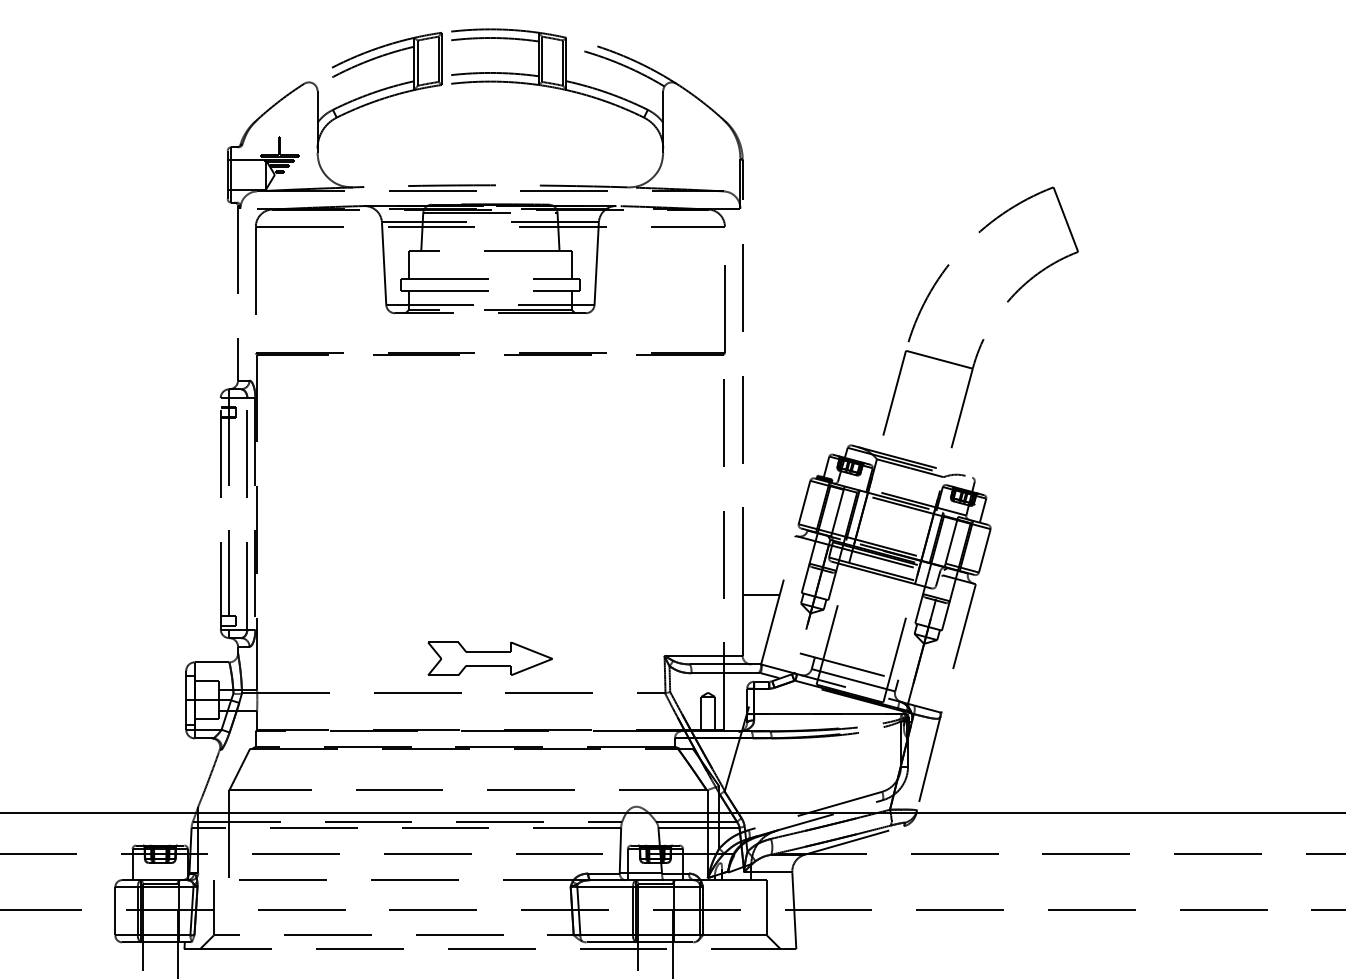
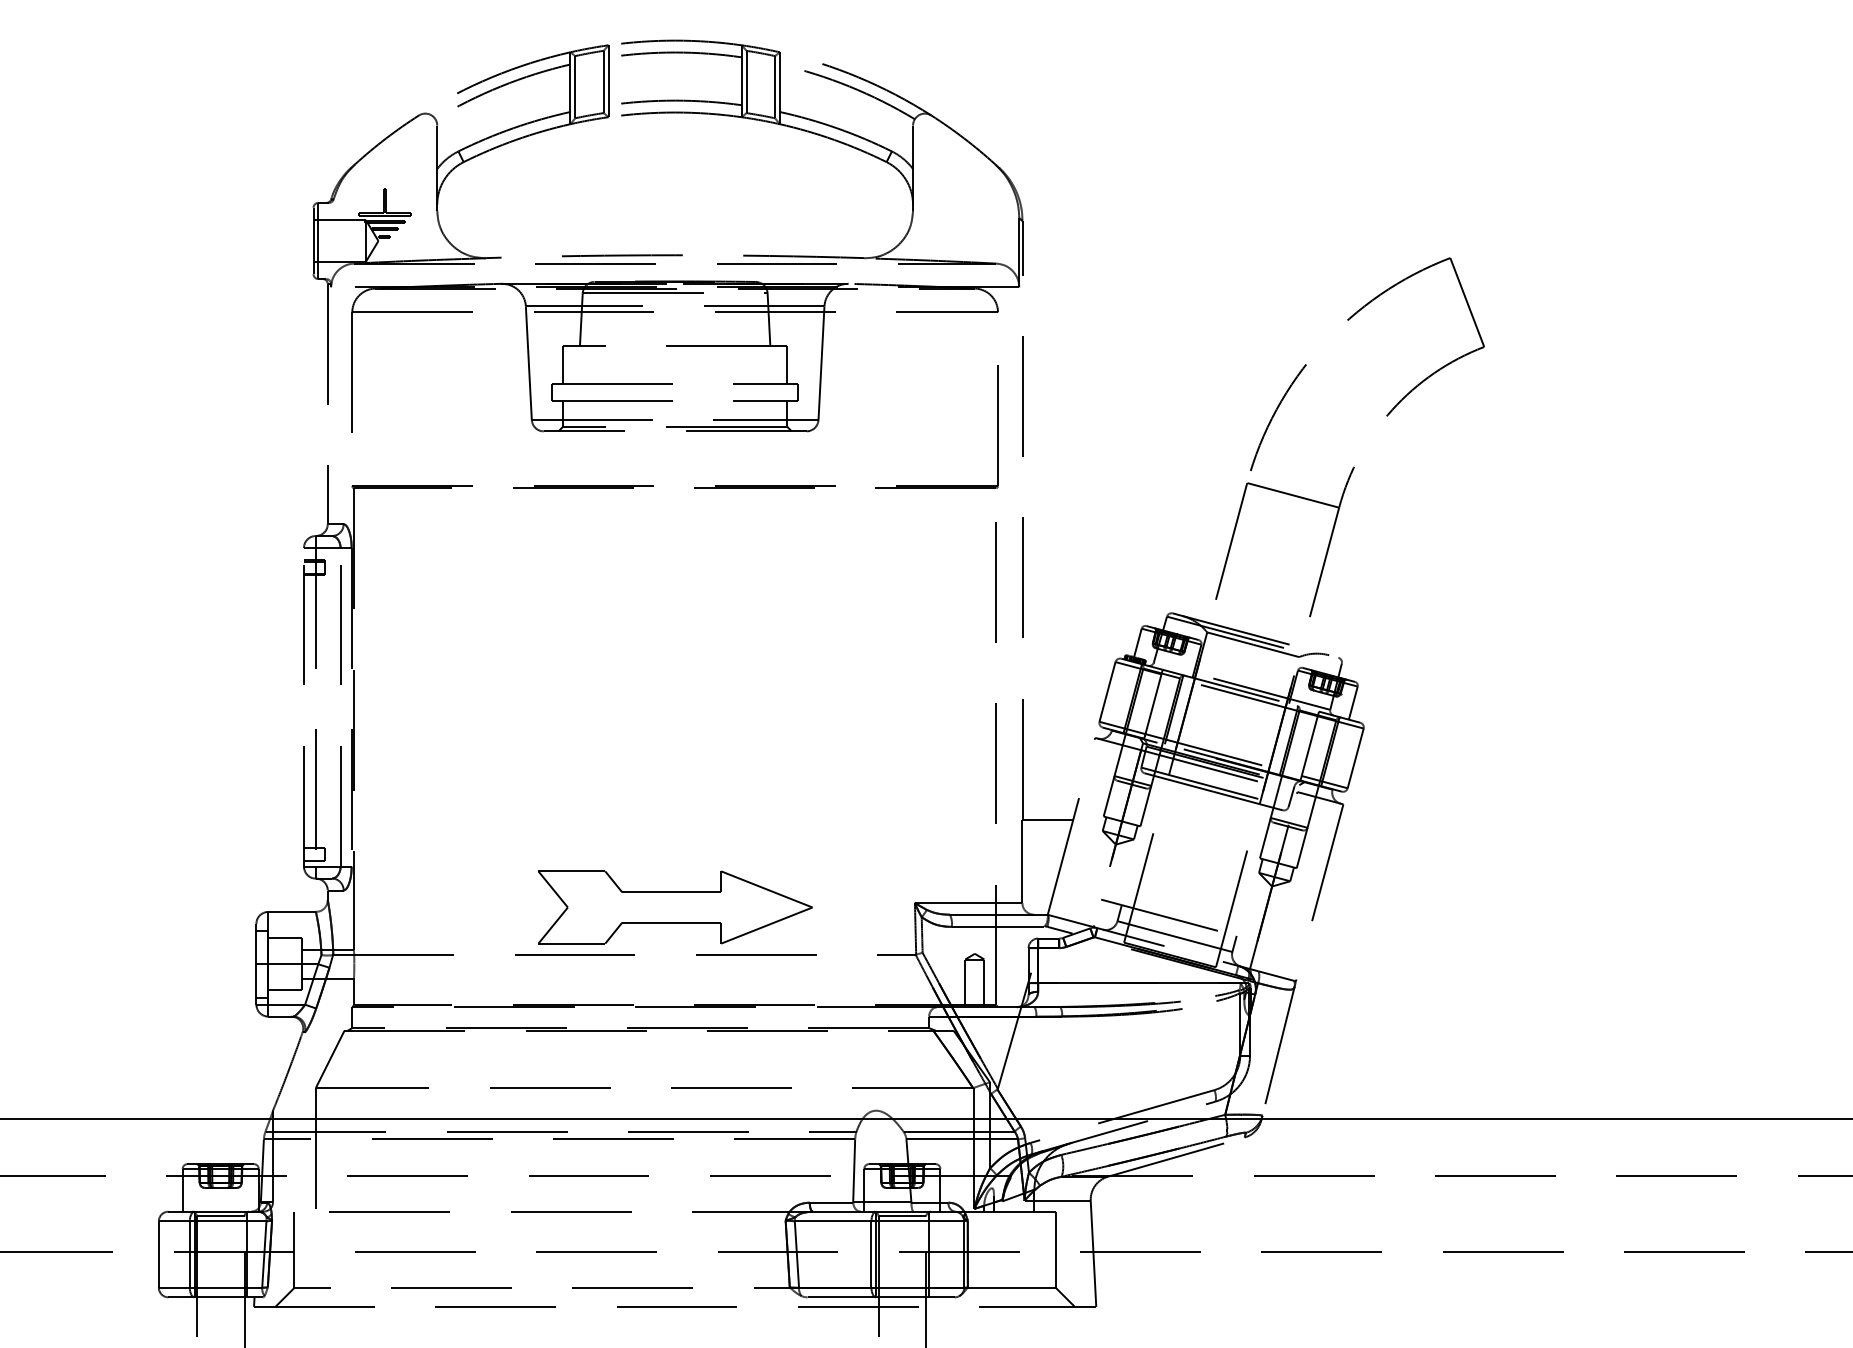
part: (489, 658) -> (673, 906), size x1.6

